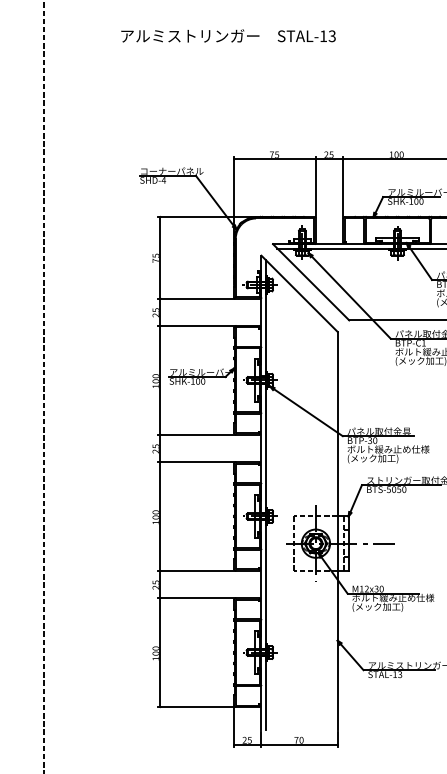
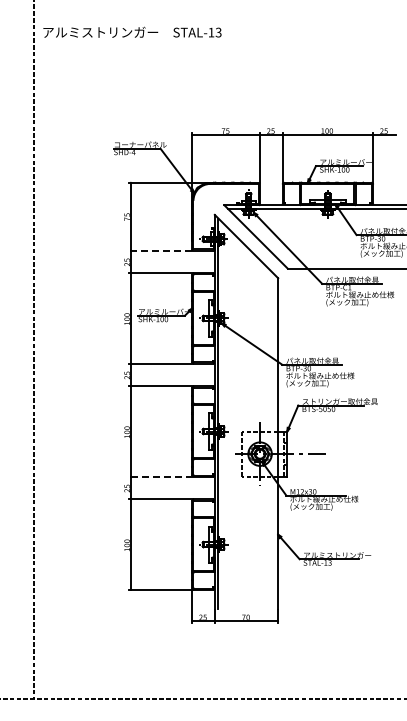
text: (228, 34) -> (132, 31), moved
line: (194, 298) -> (159, 250), solid -> dashed
line: (196, 570) -> (160, 476), solid -> dashed

